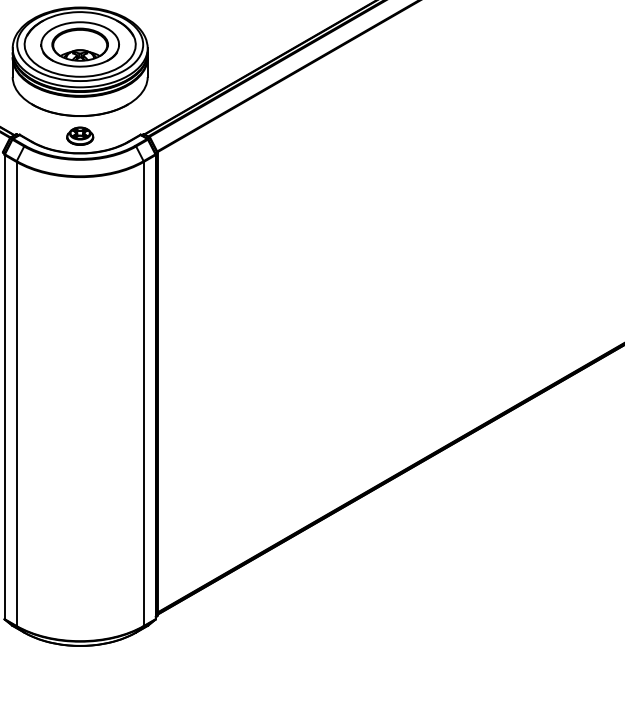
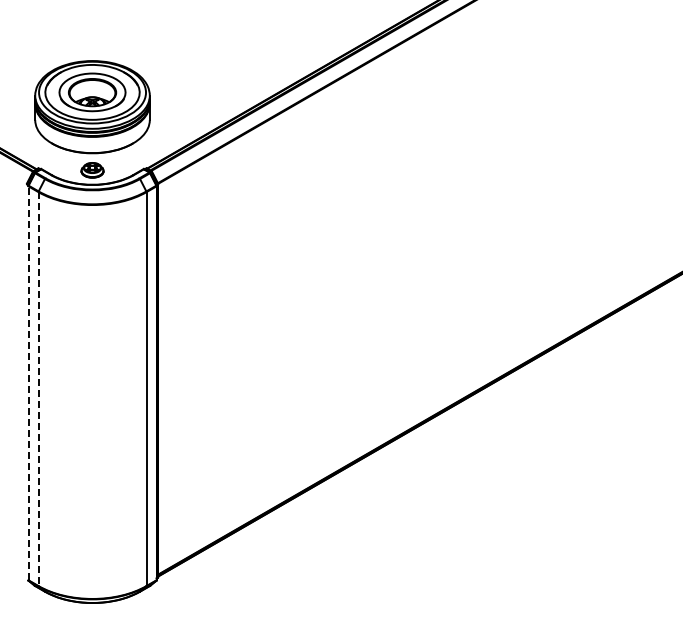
line: (4, 387) -> (28, 383), solid -> dashed
line: (16, 394) -> (38, 389), solid -> dashed

